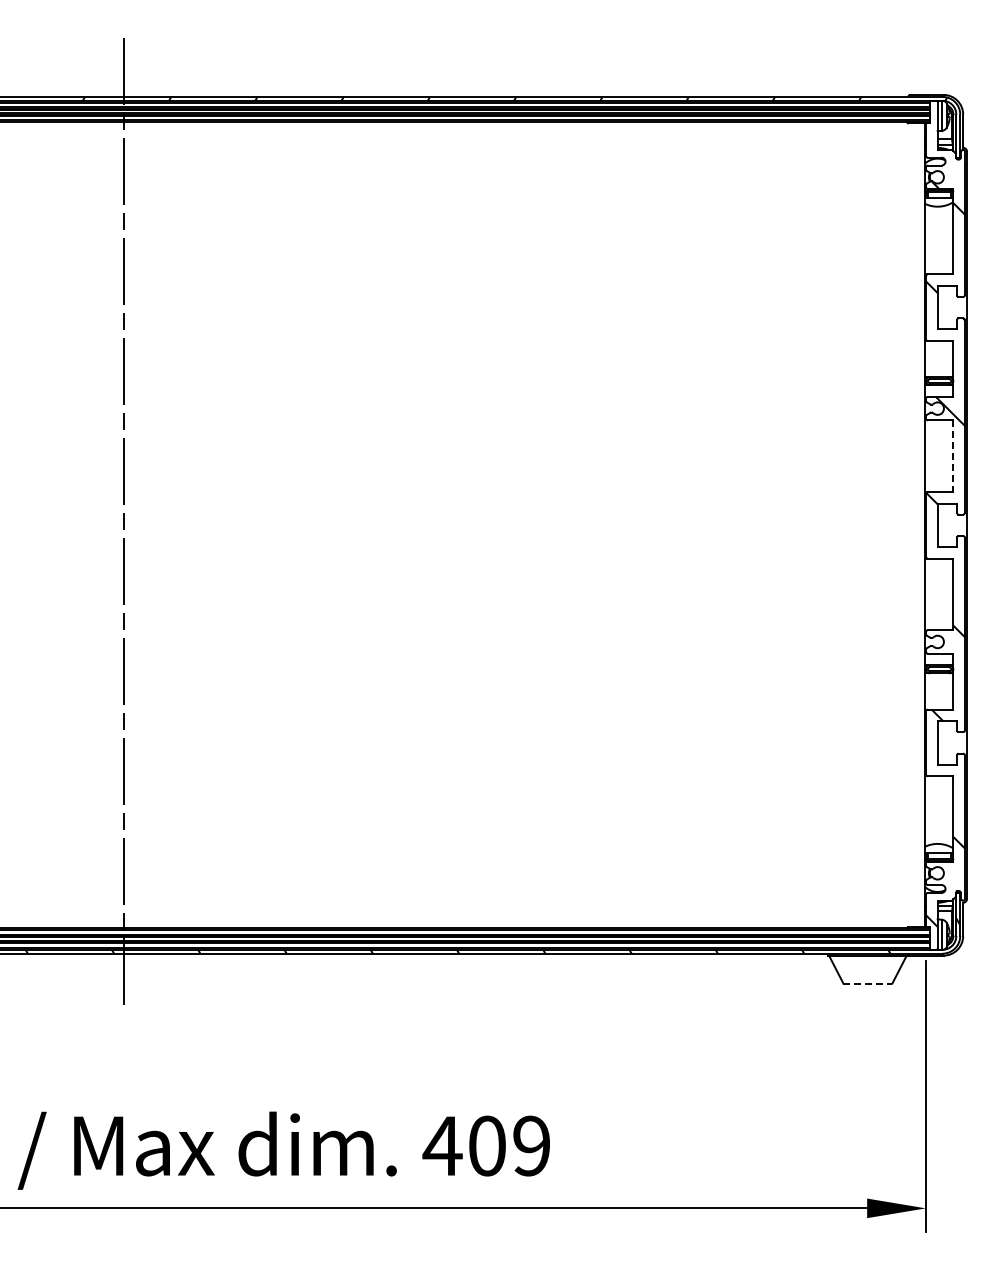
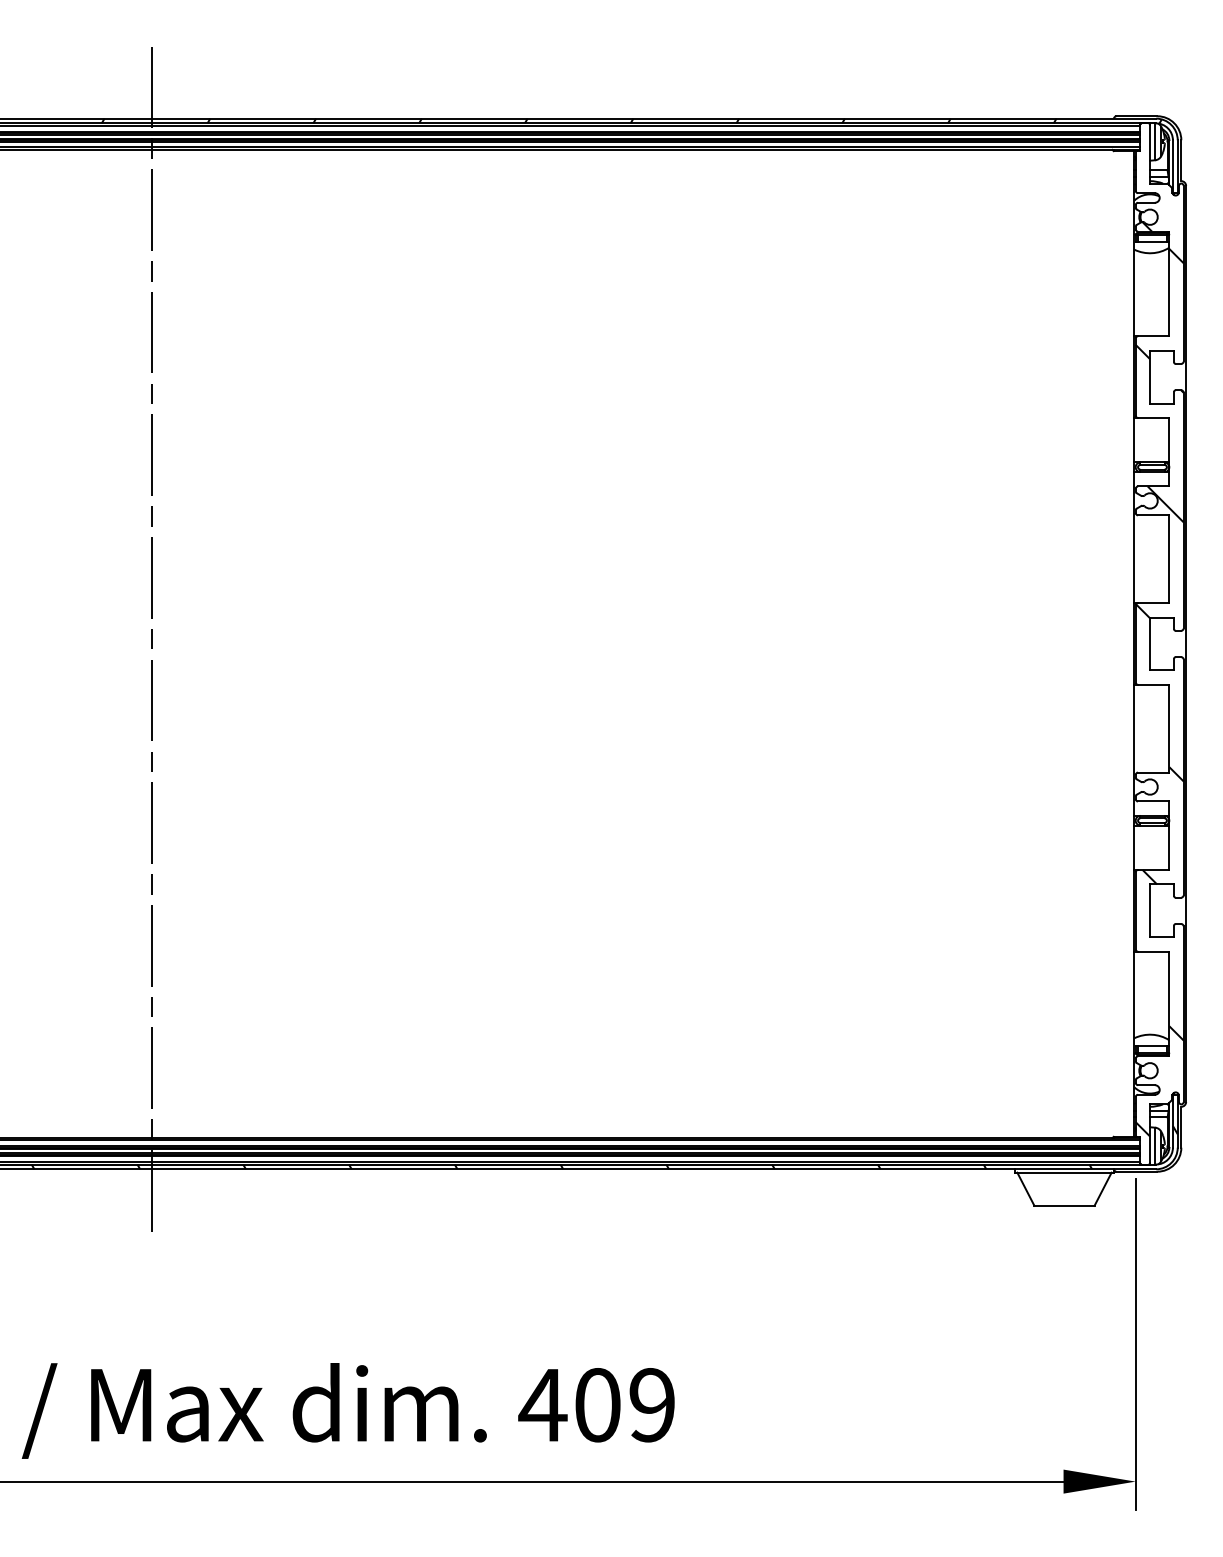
line: (953, 456) -> (1169, 559), dashed -> solid
line: (867, 983) -> (1064, 1205), dashed -> solid

